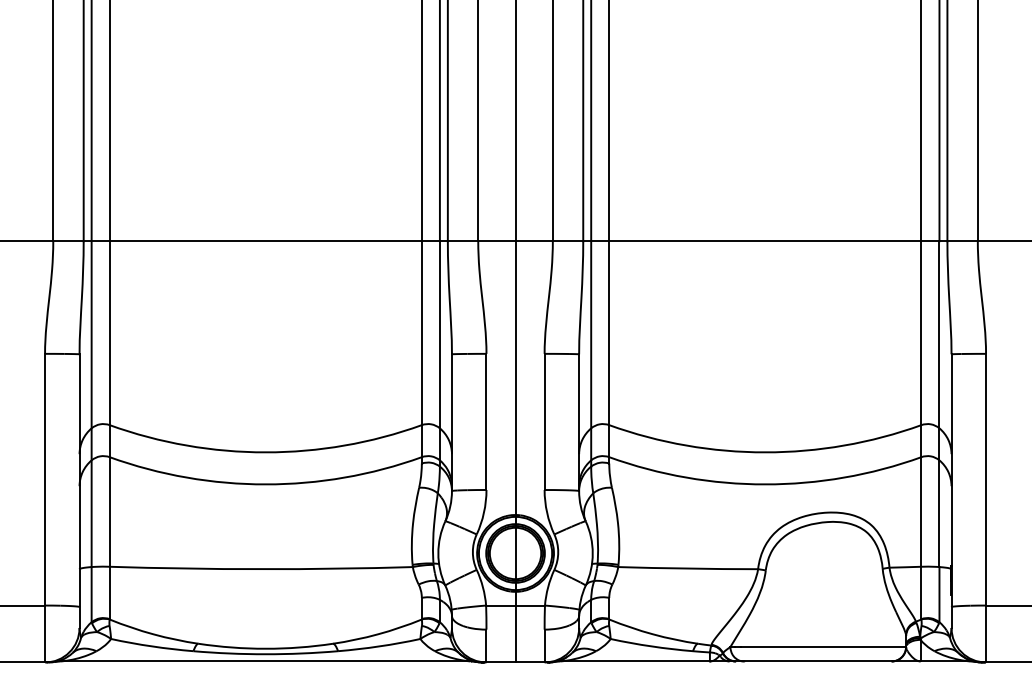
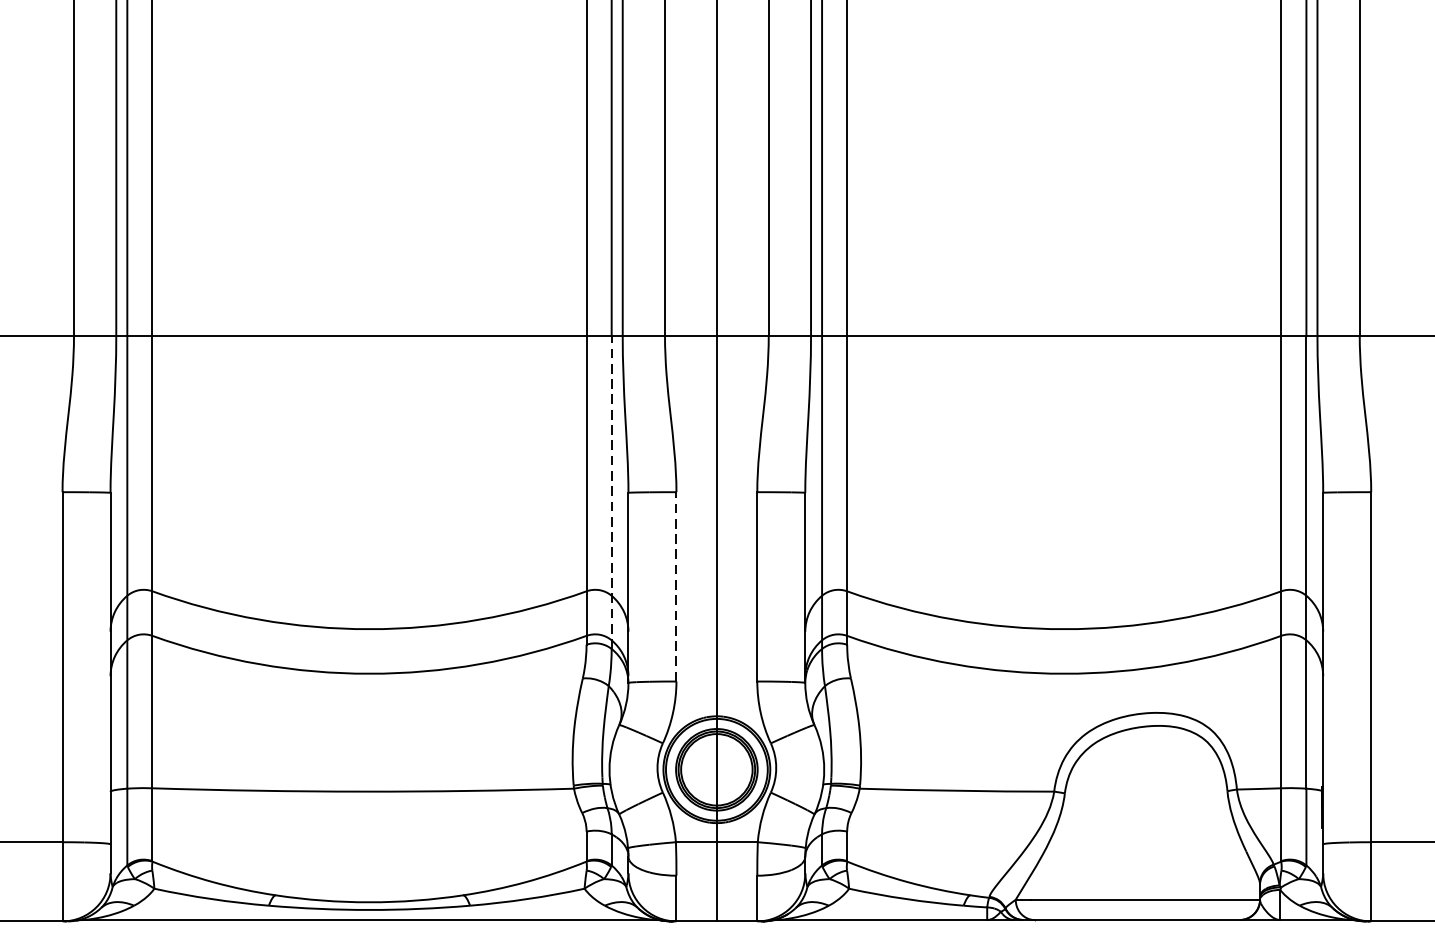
line: (439, 353) -> (611, 491), solid -> dashed
line: (486, 421) -> (676, 586), solid -> dashed

